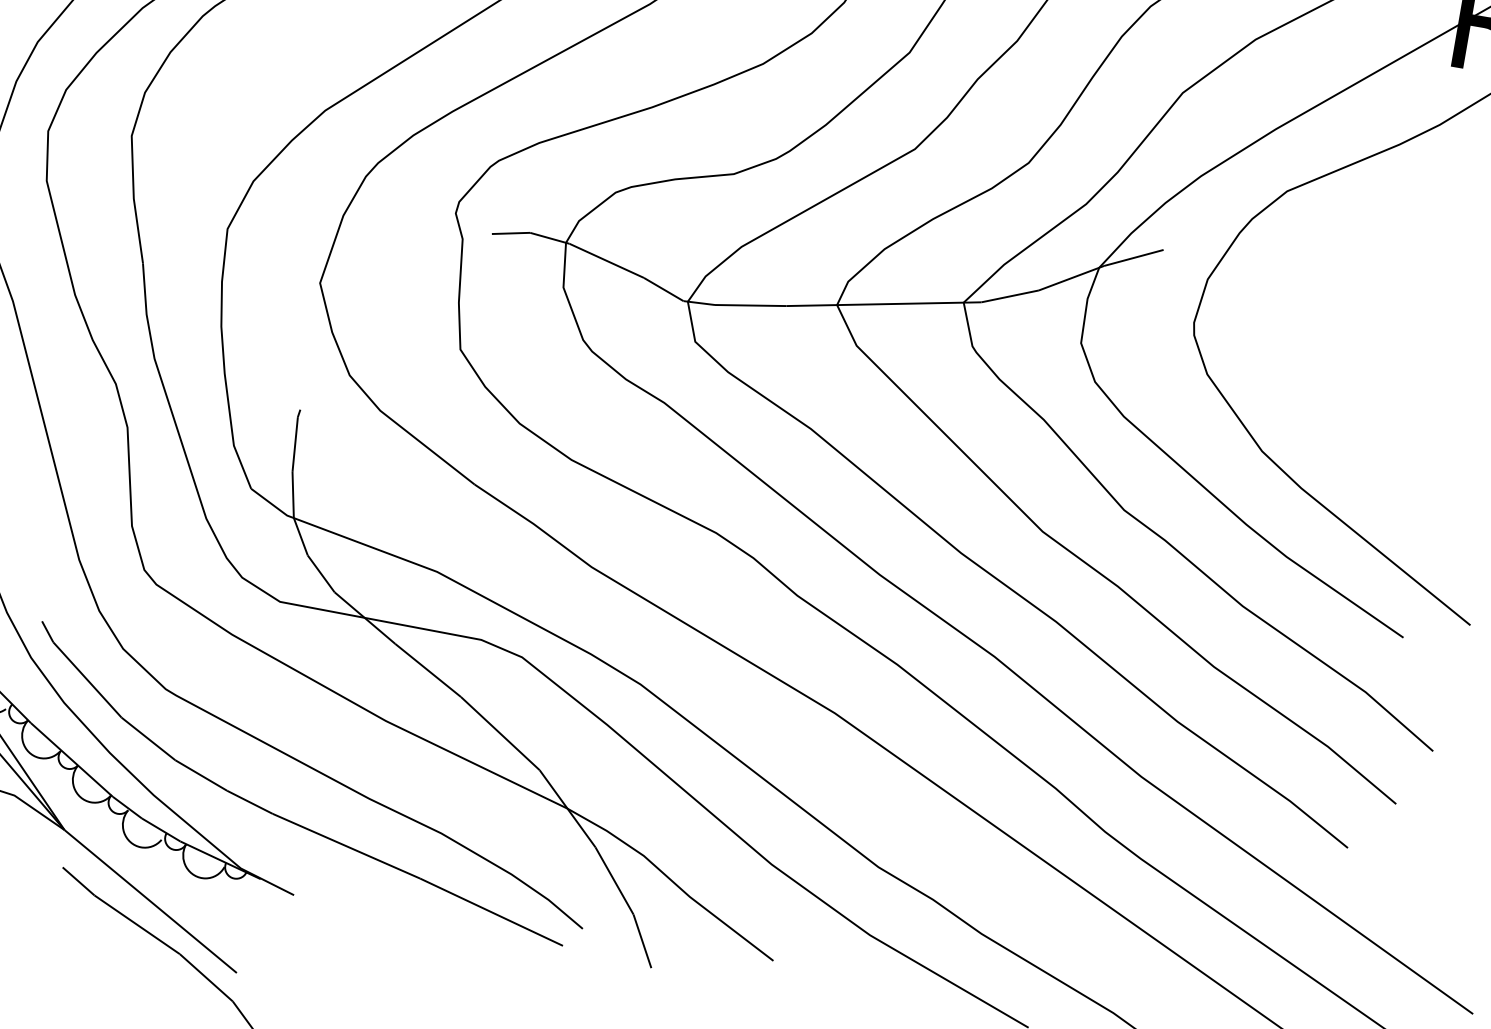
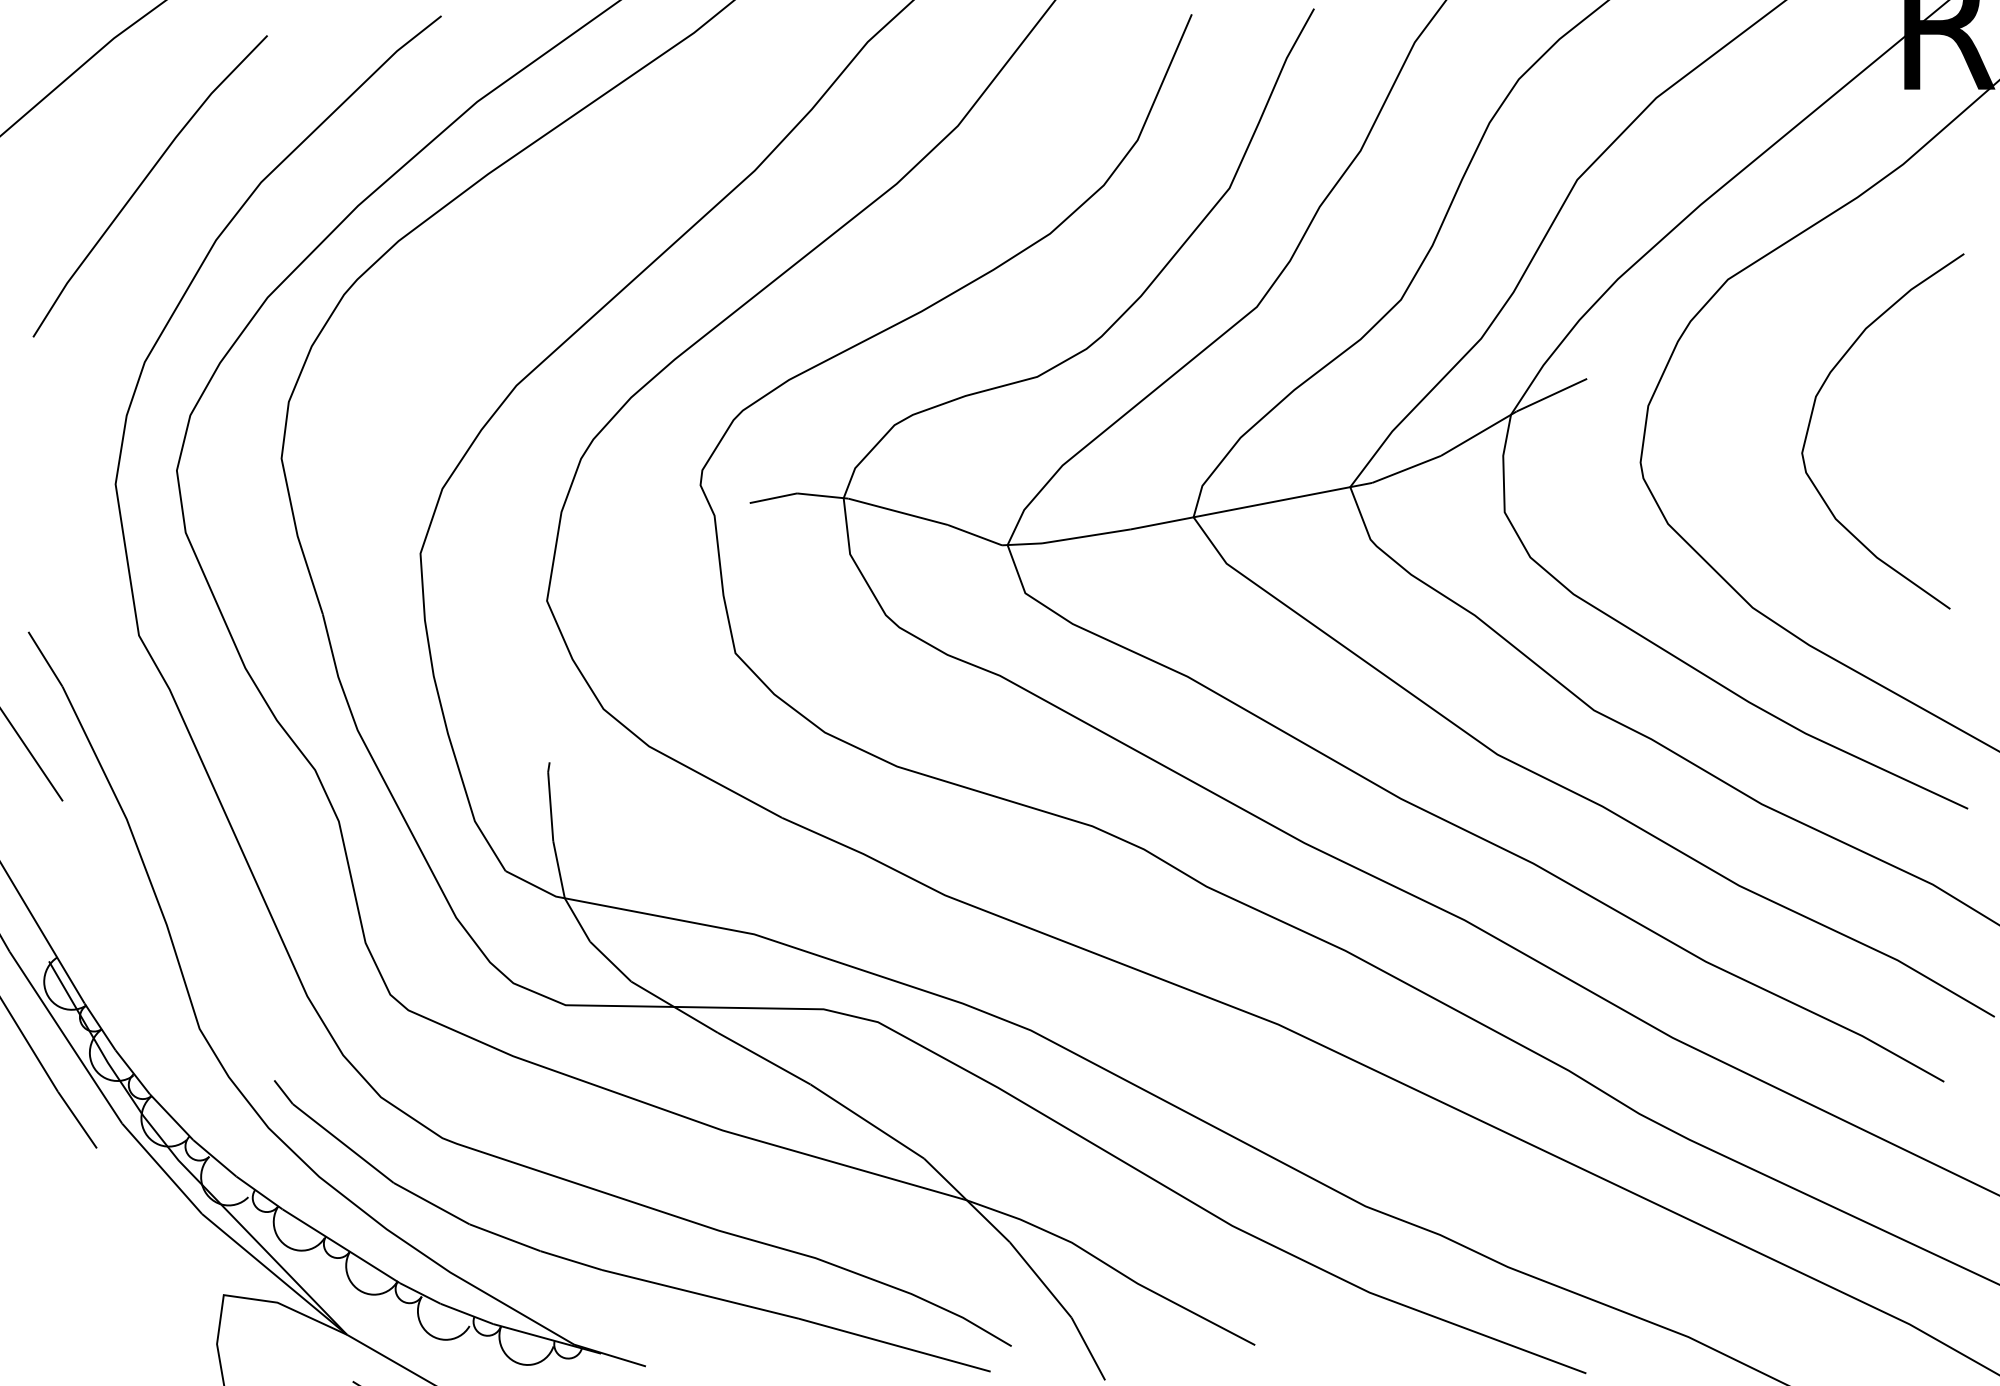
curve: (1334, 309) -> (1812, 415), added

